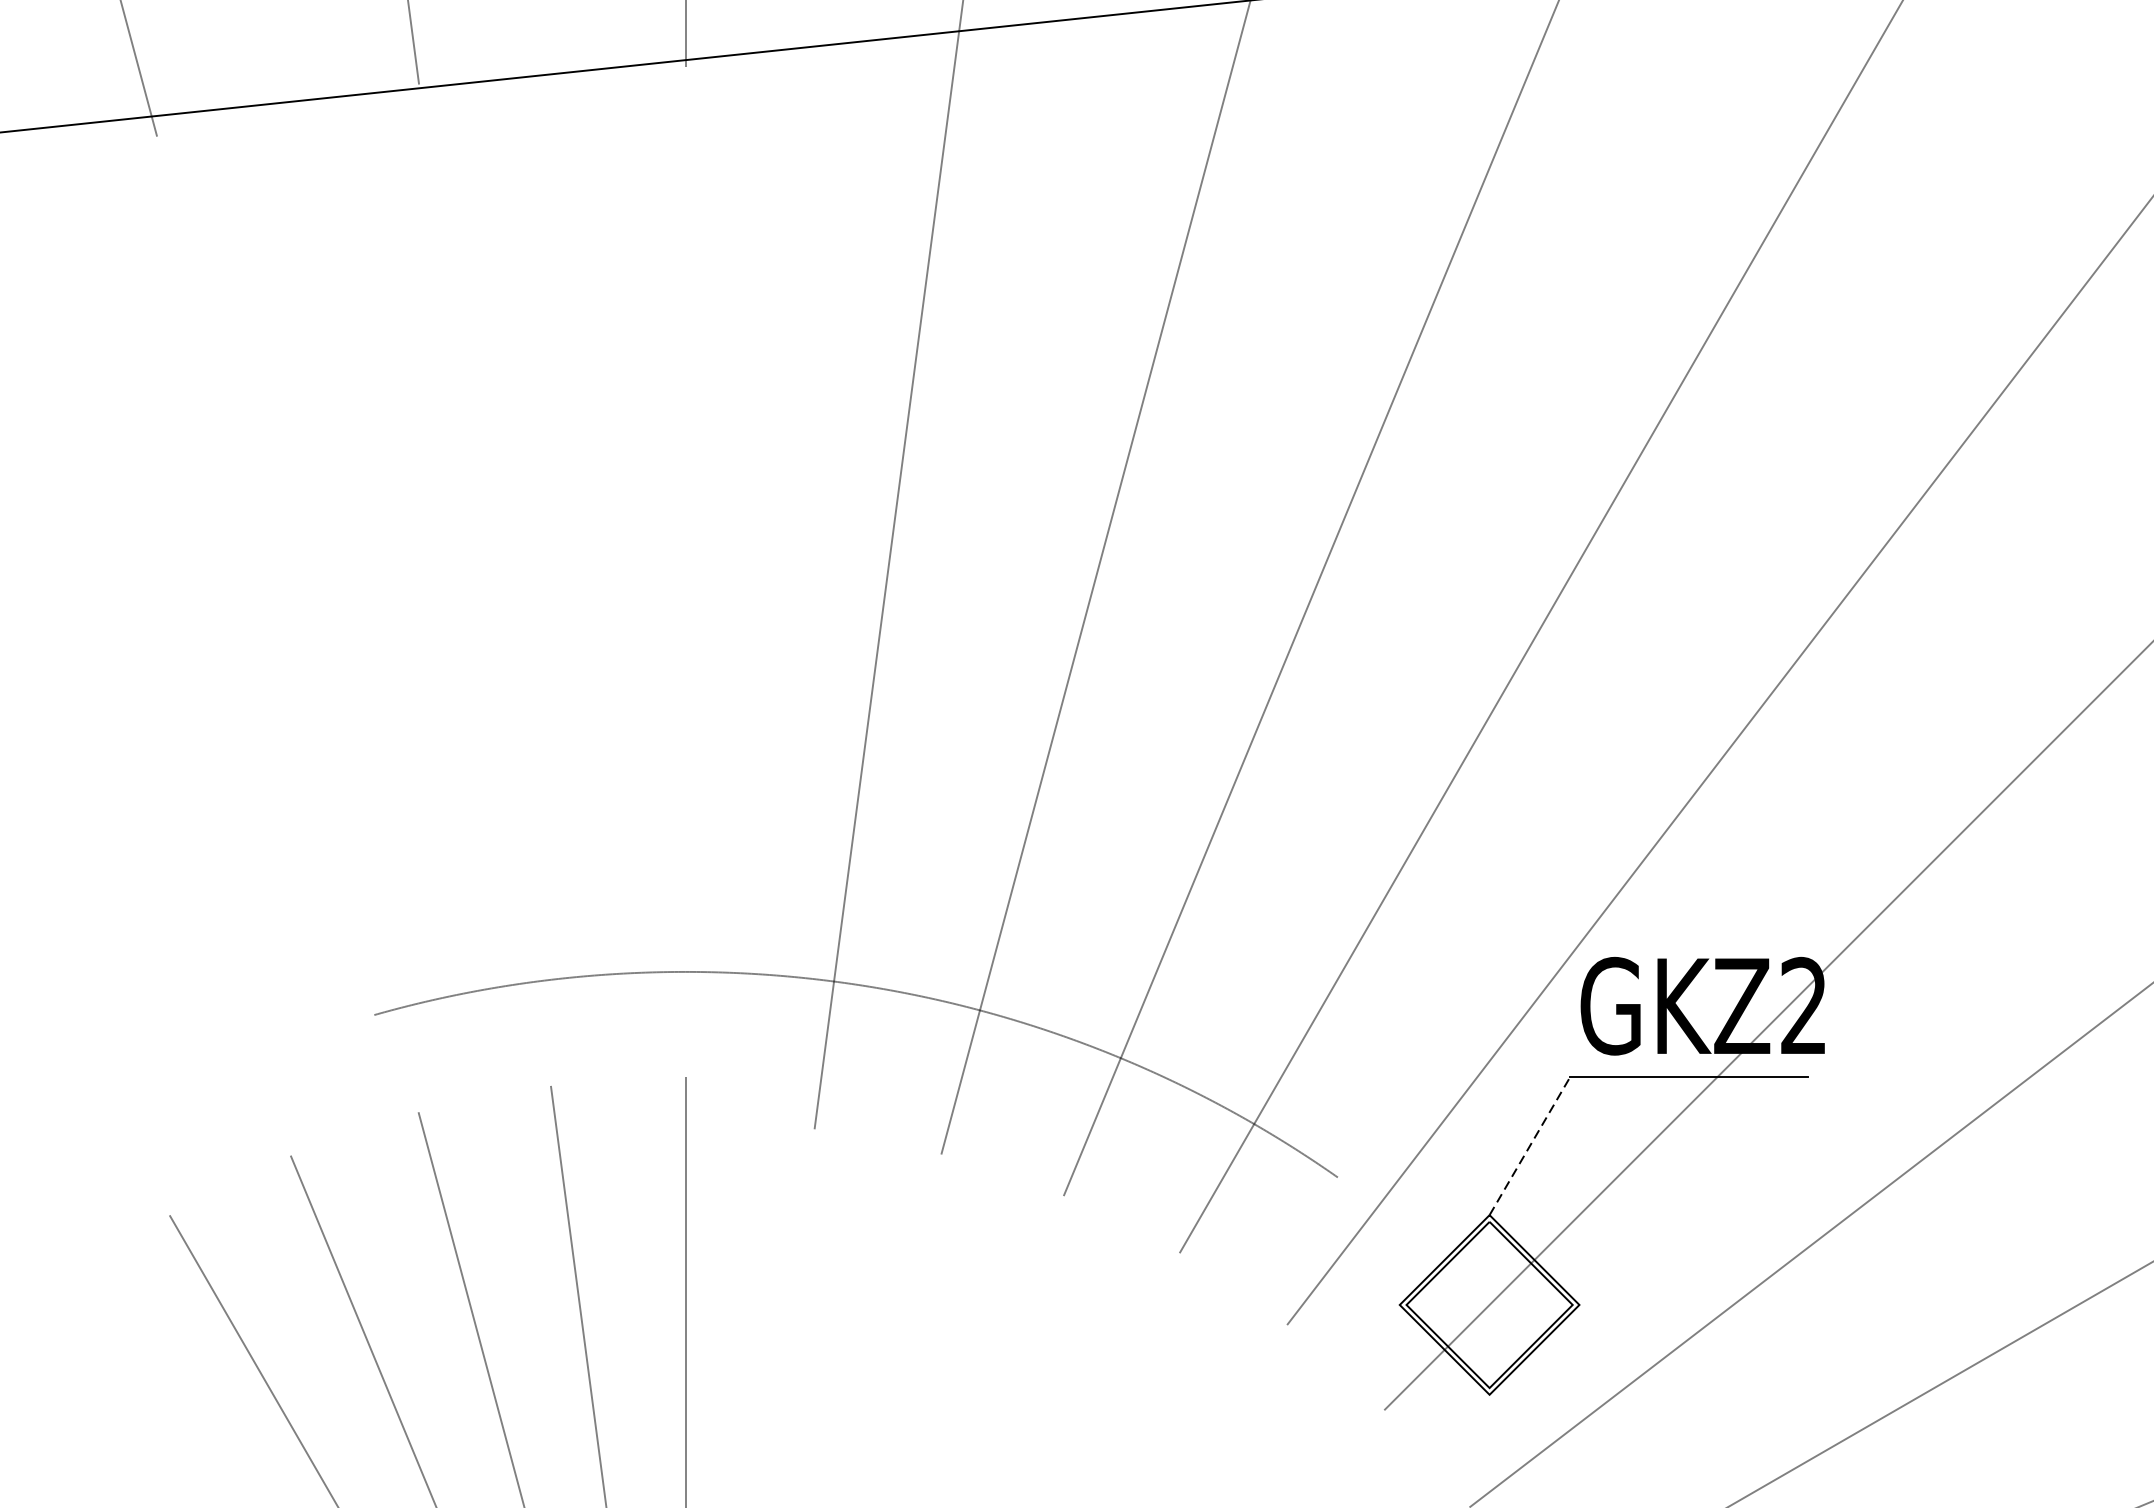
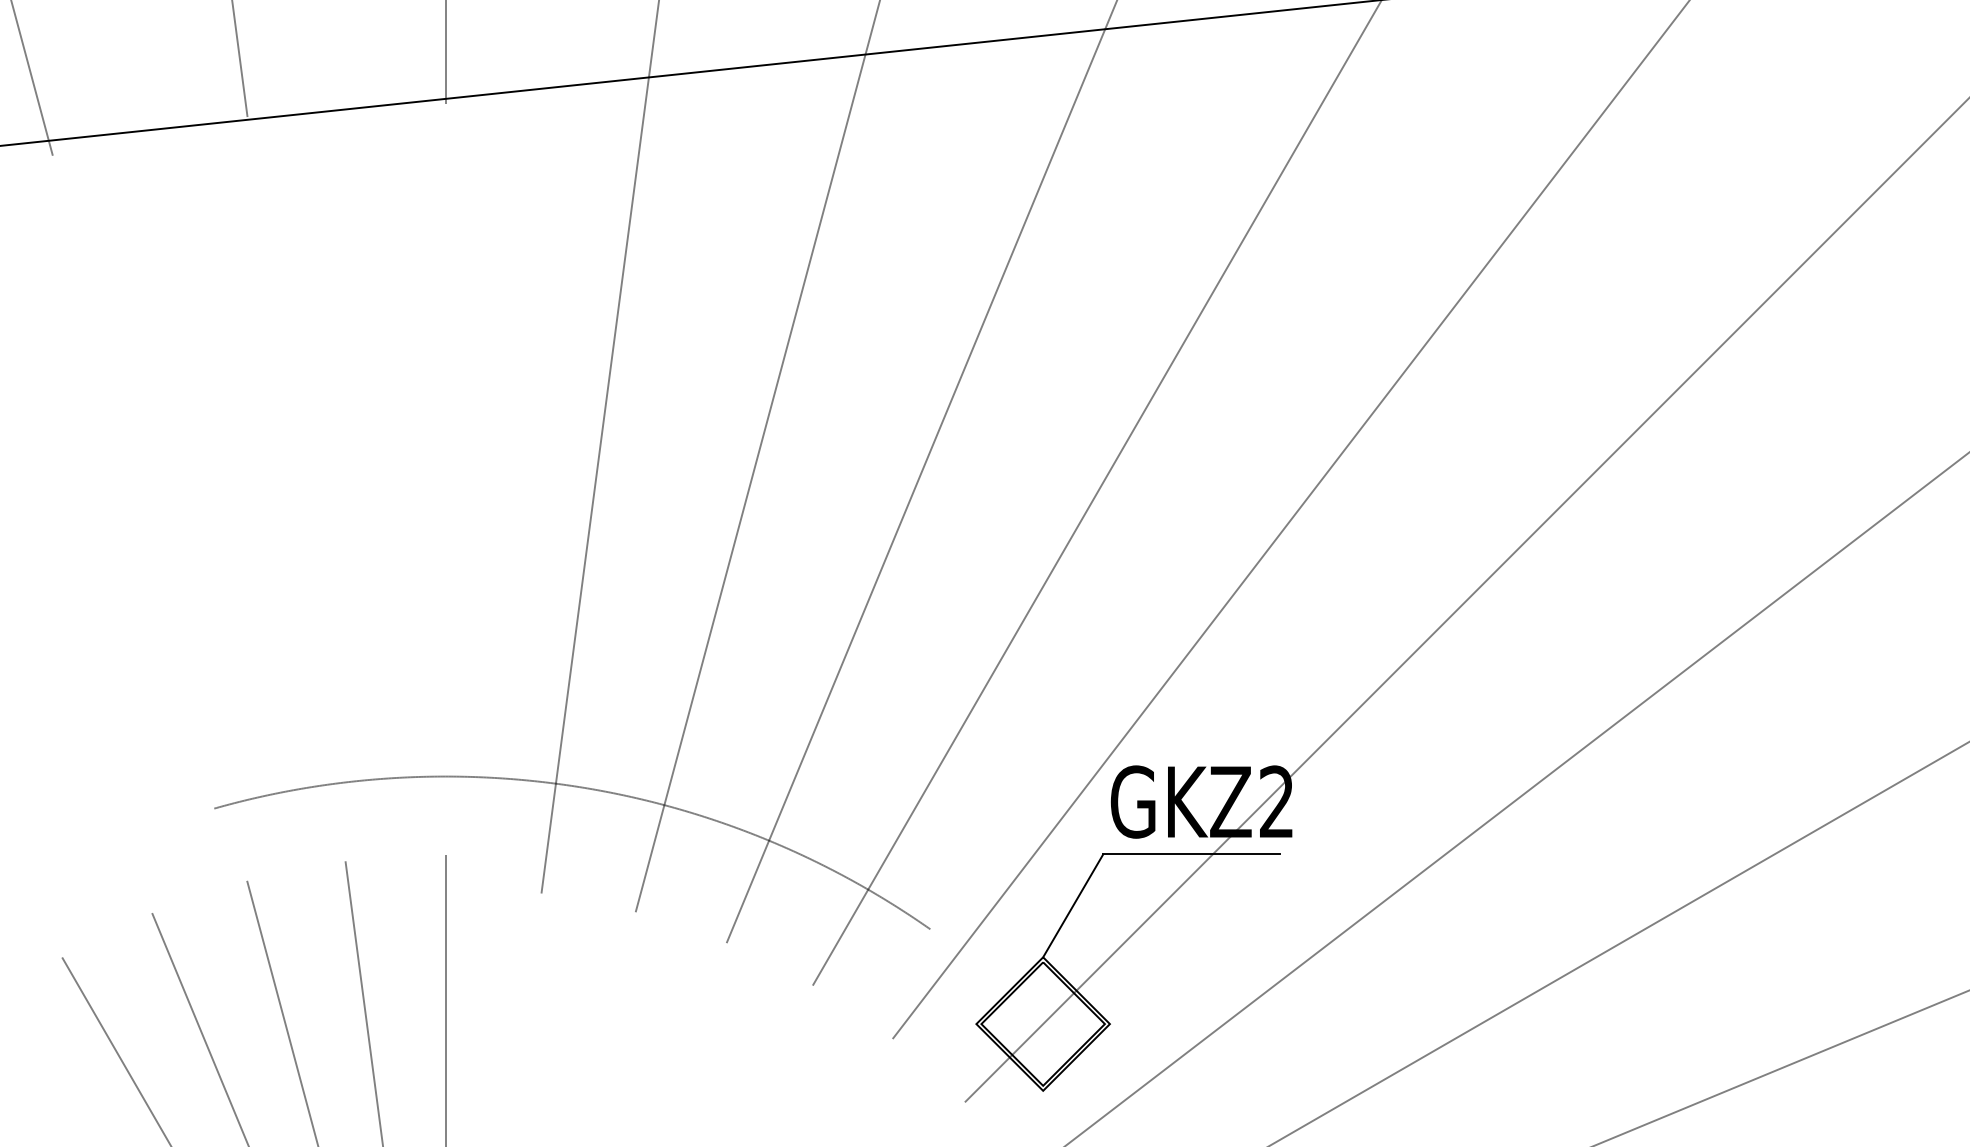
line: (1530, 1145) -> (1073, 905), dashed -> solid

